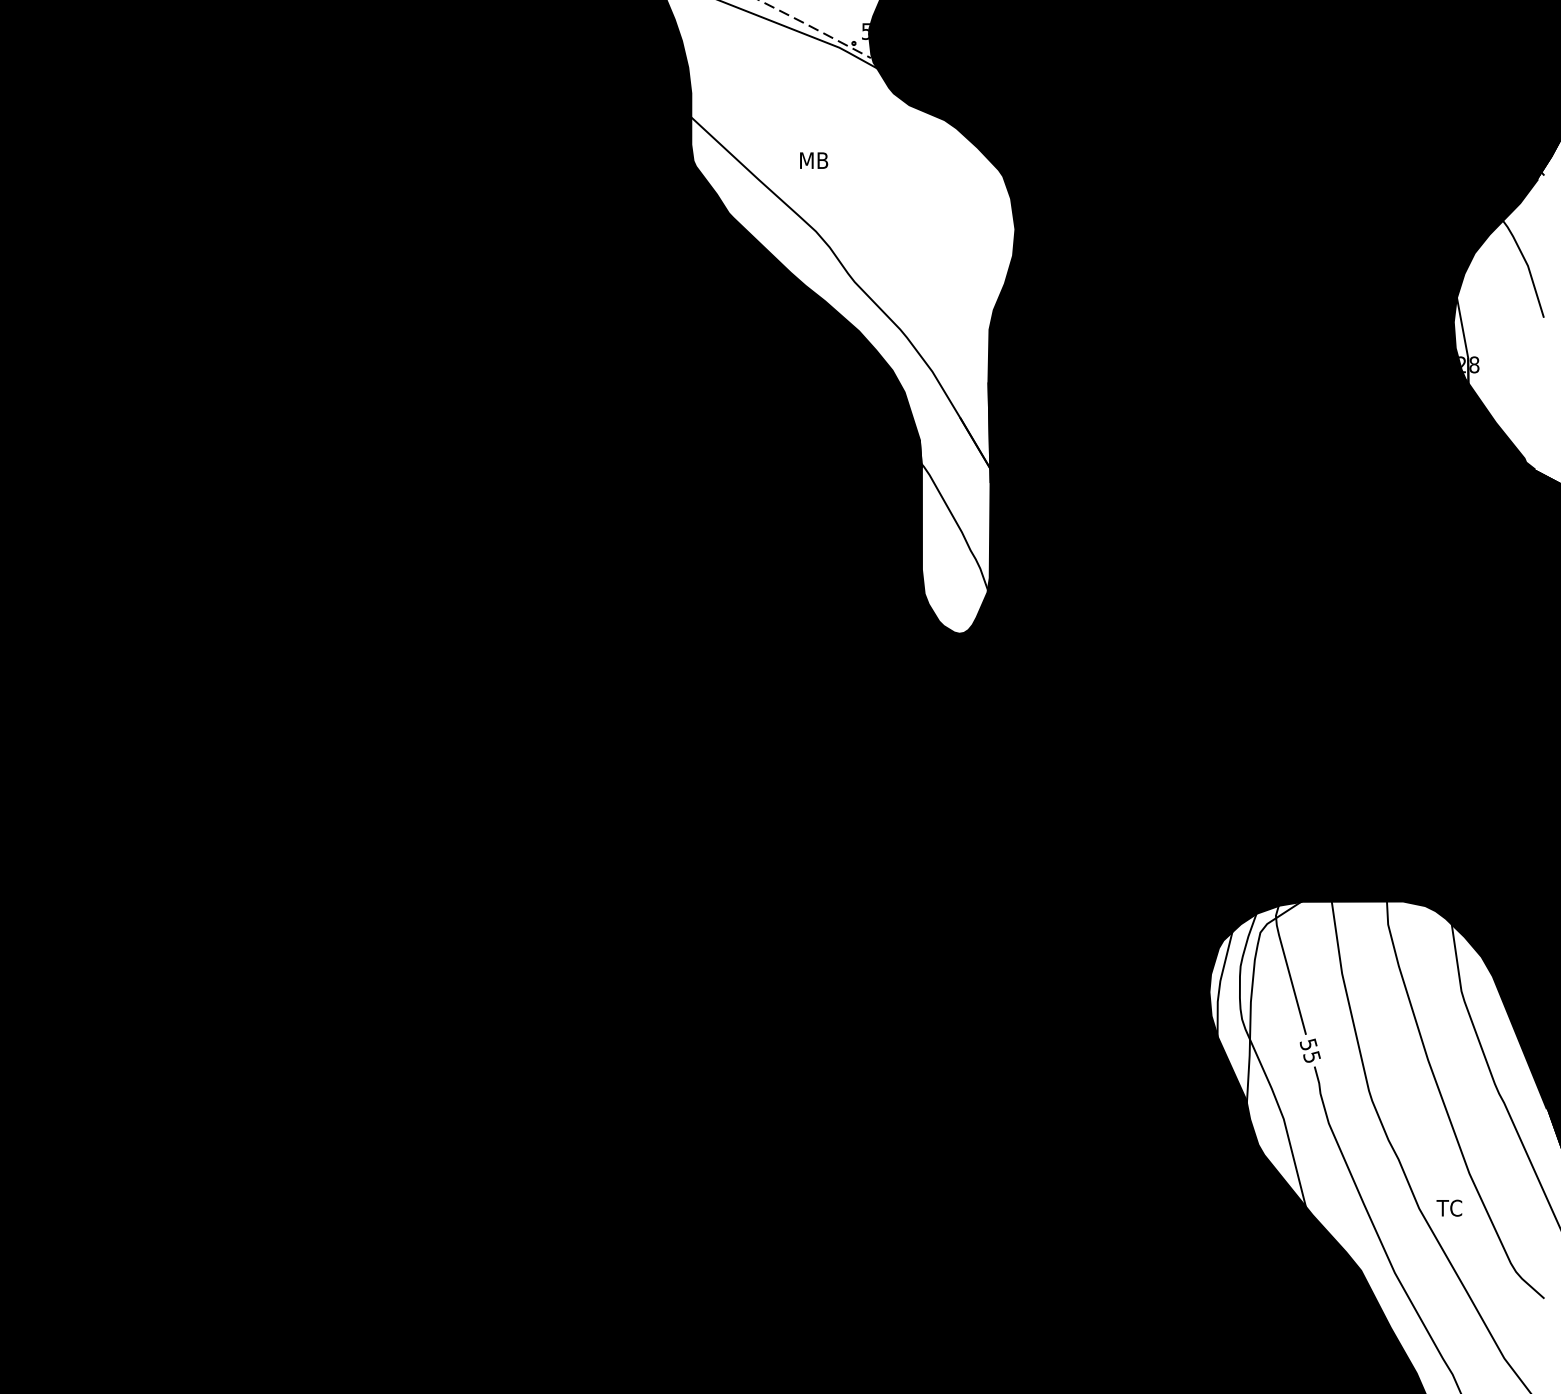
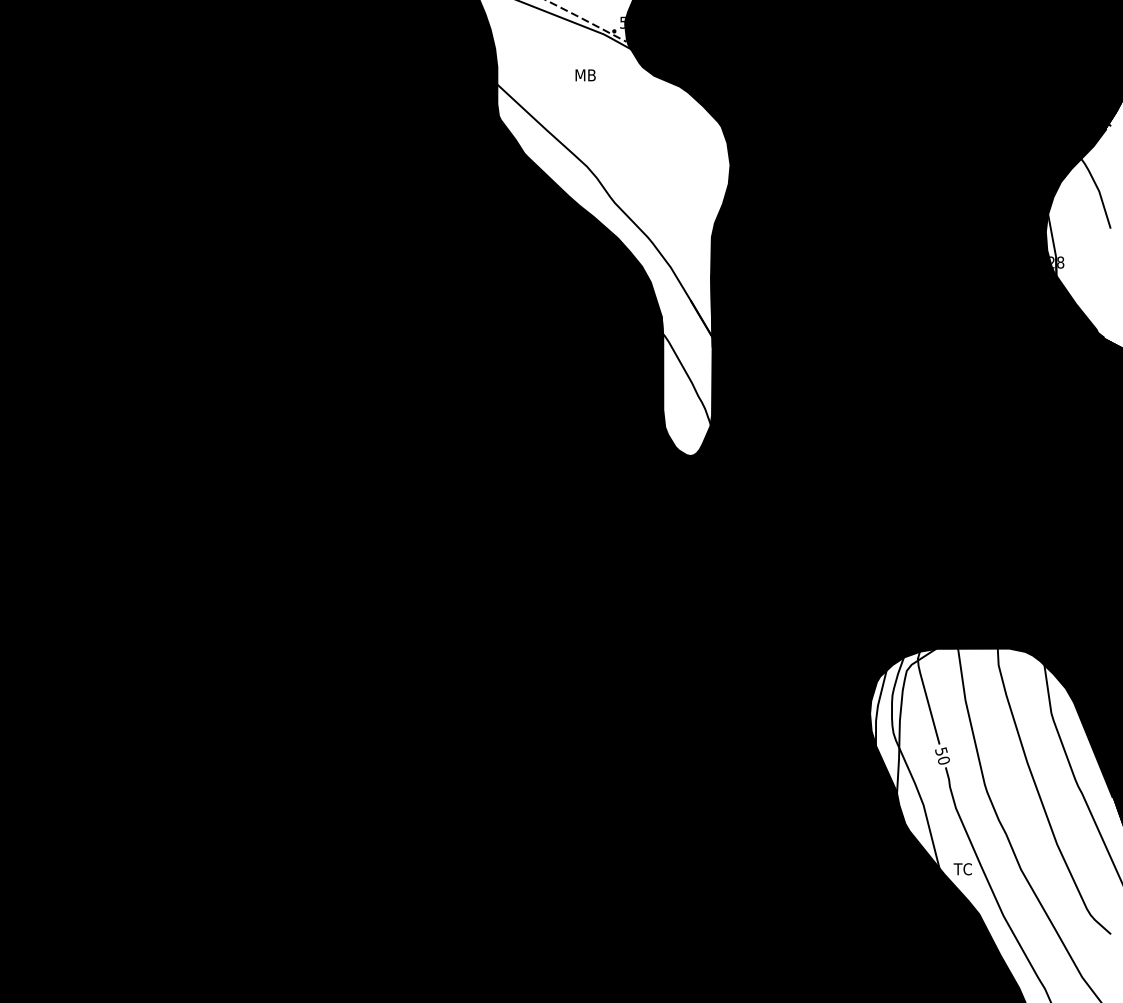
text: (814, 160) -> (585, 75), moved
text: (1311, 1056) -> (943, 760), 55 -> 50
text: (1449, 1207) -> (962, 868), moved

